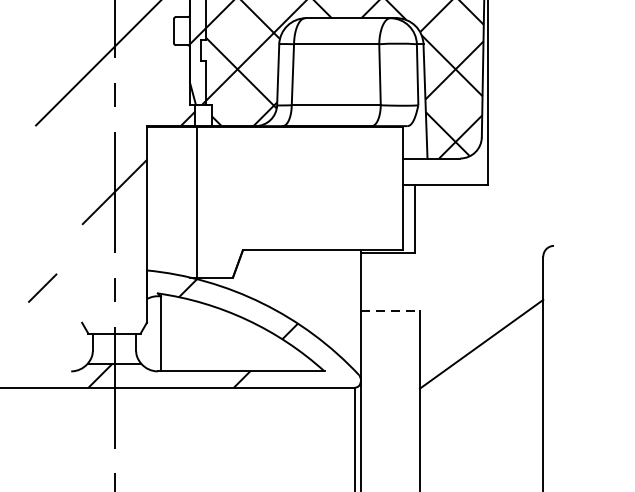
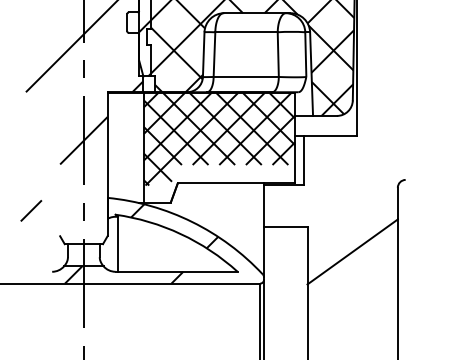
hatch: (299, 190) -> (219, 139), added
line: (389, 310) -> (285, 227), dashed -> solid

